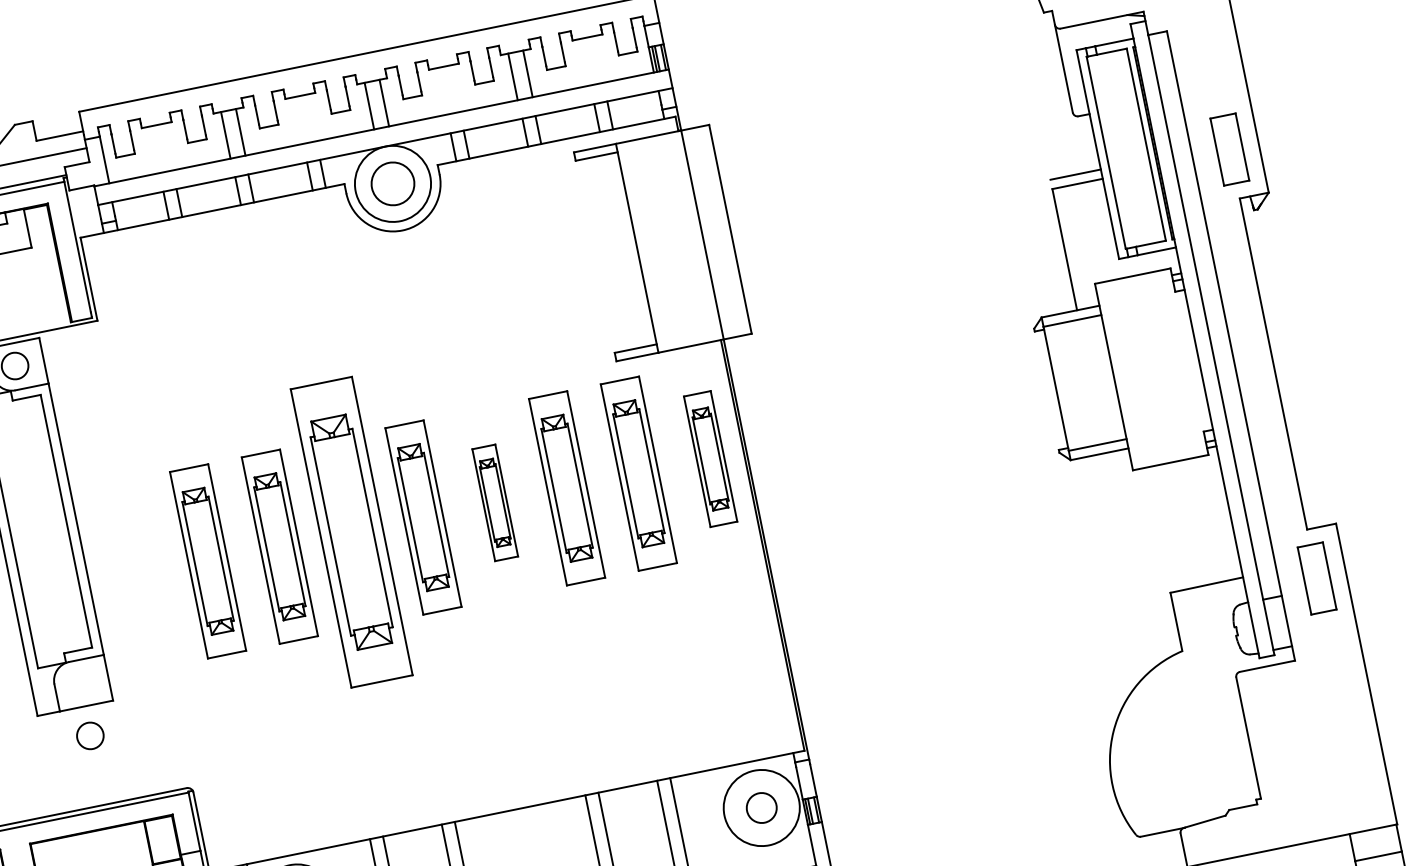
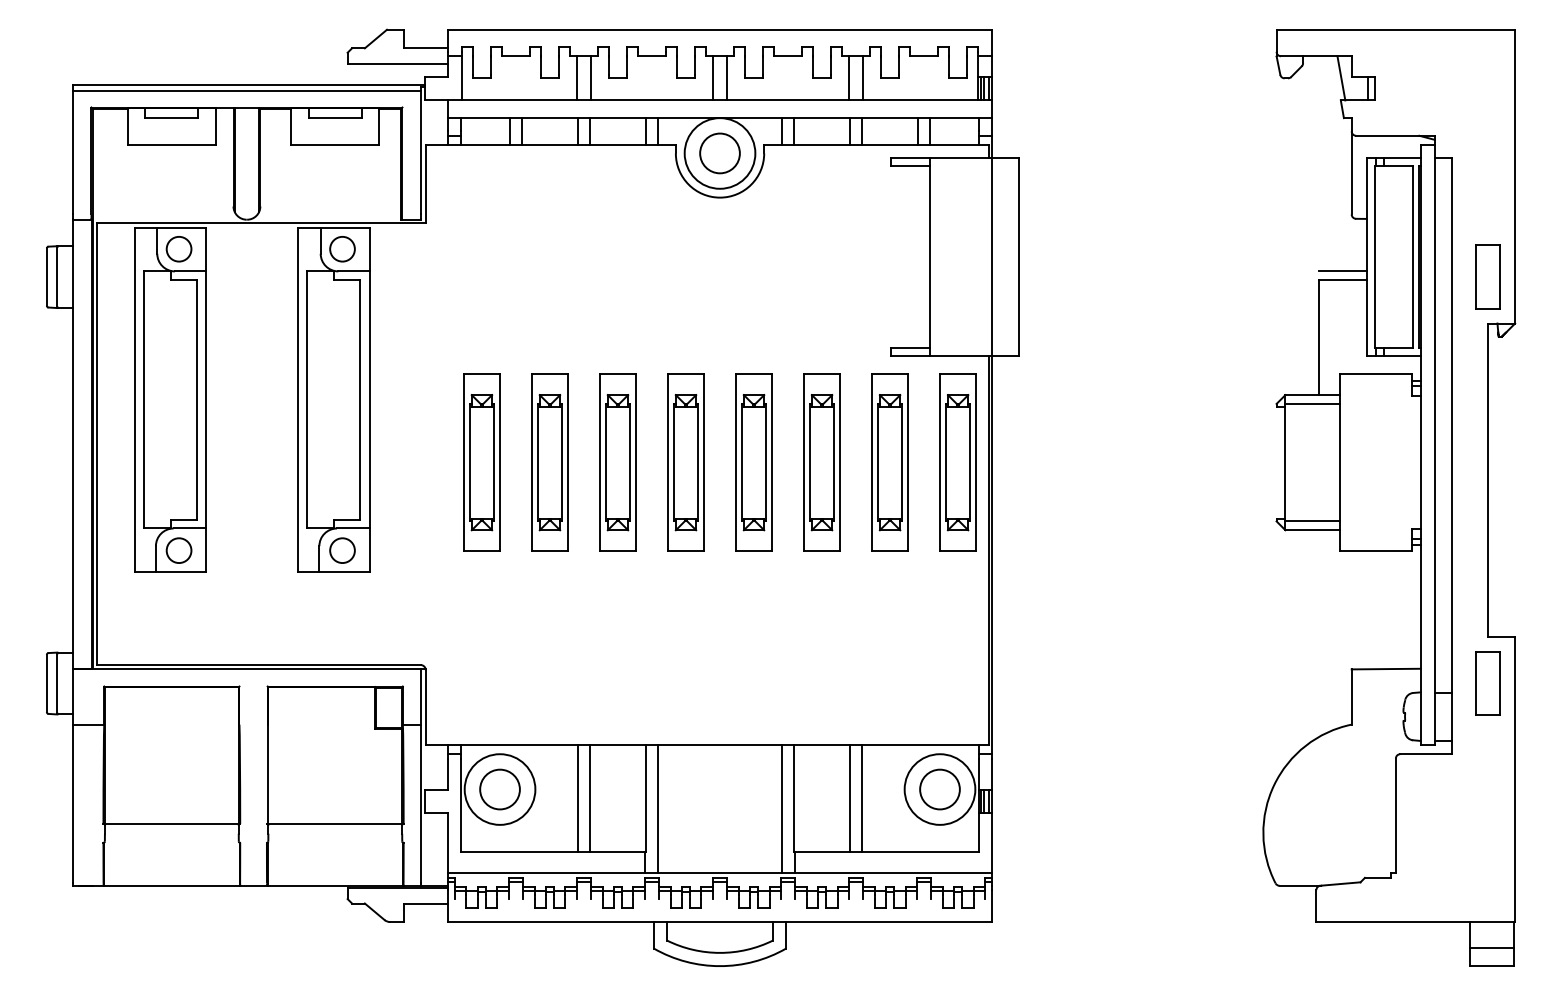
part: (710, 459) -> (957, 462), size x1.43
part: (494, 502) -> (753, 462), size x1.67
part: (351, 532) -> (617, 462), size x0.62
circle: (90, 735) -> (342, 550), moved
circle: (761, 808) -> (939, 789), size x1.43

